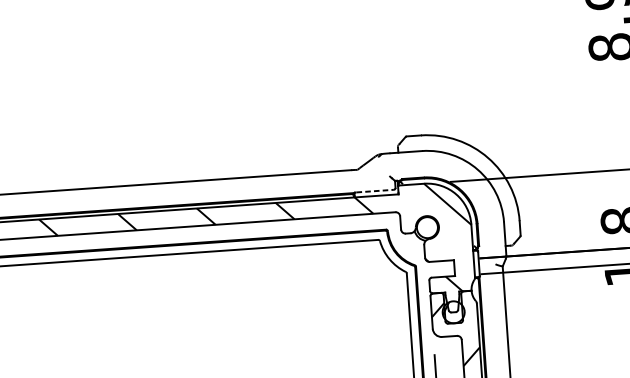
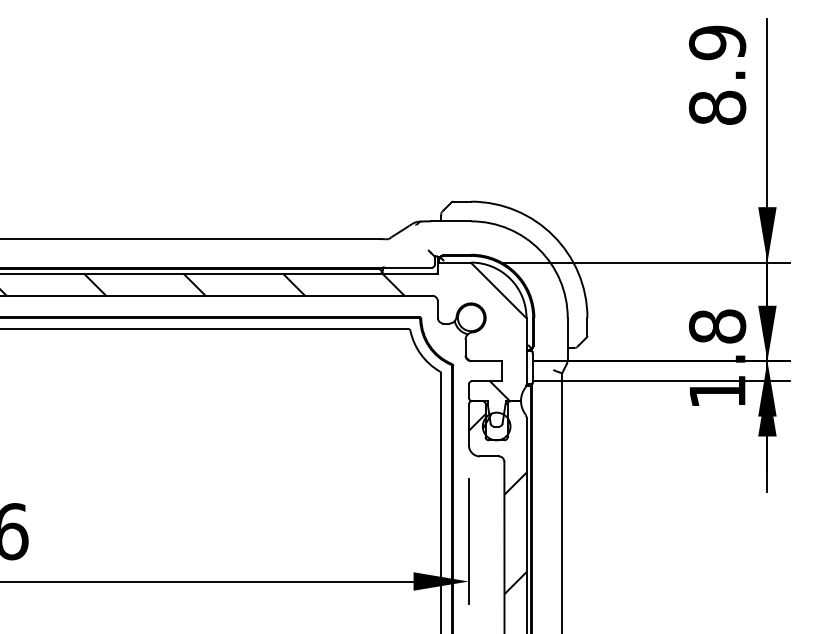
line: (374, 191) -> (408, 267), dashed -> solid

